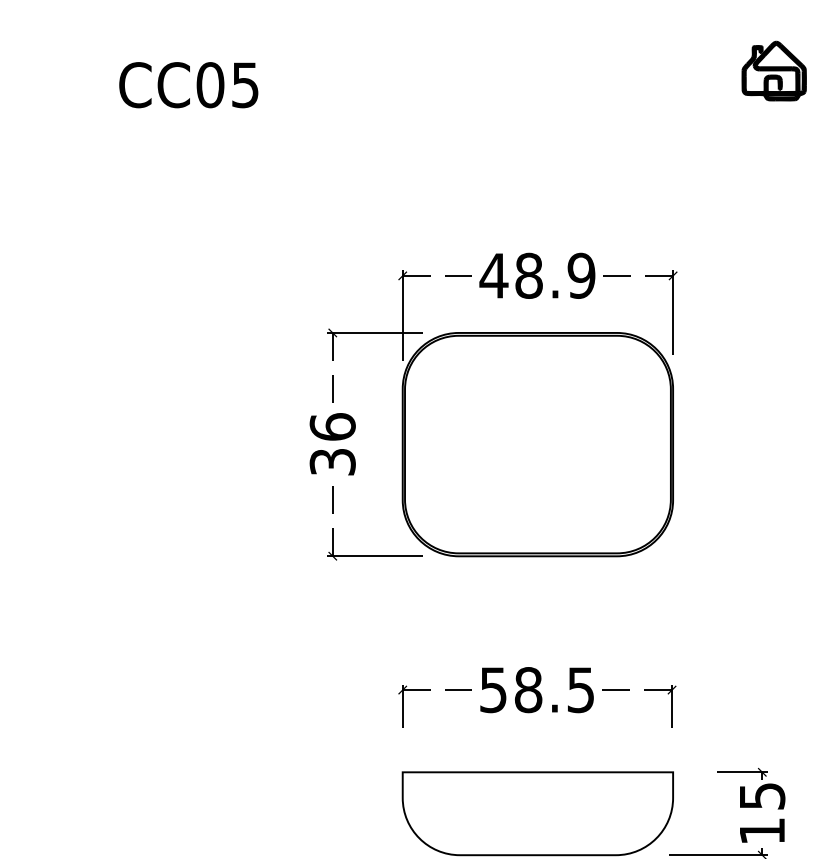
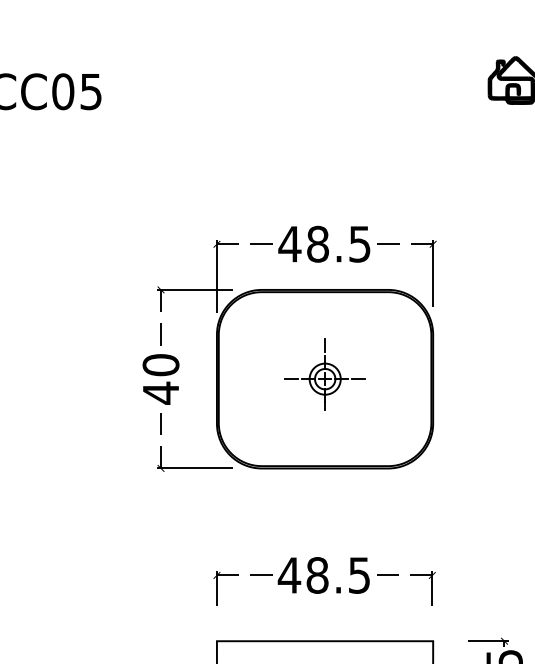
text: (581, 275) -> (359, 243), 48.9 -> 48.5
part: (537, 438) -> (324, 374), added
text: (332, 444) -> (160, 379), 36 -> 40
text: (492, 690) -> (288, 575), 58.5 -> 48.5

